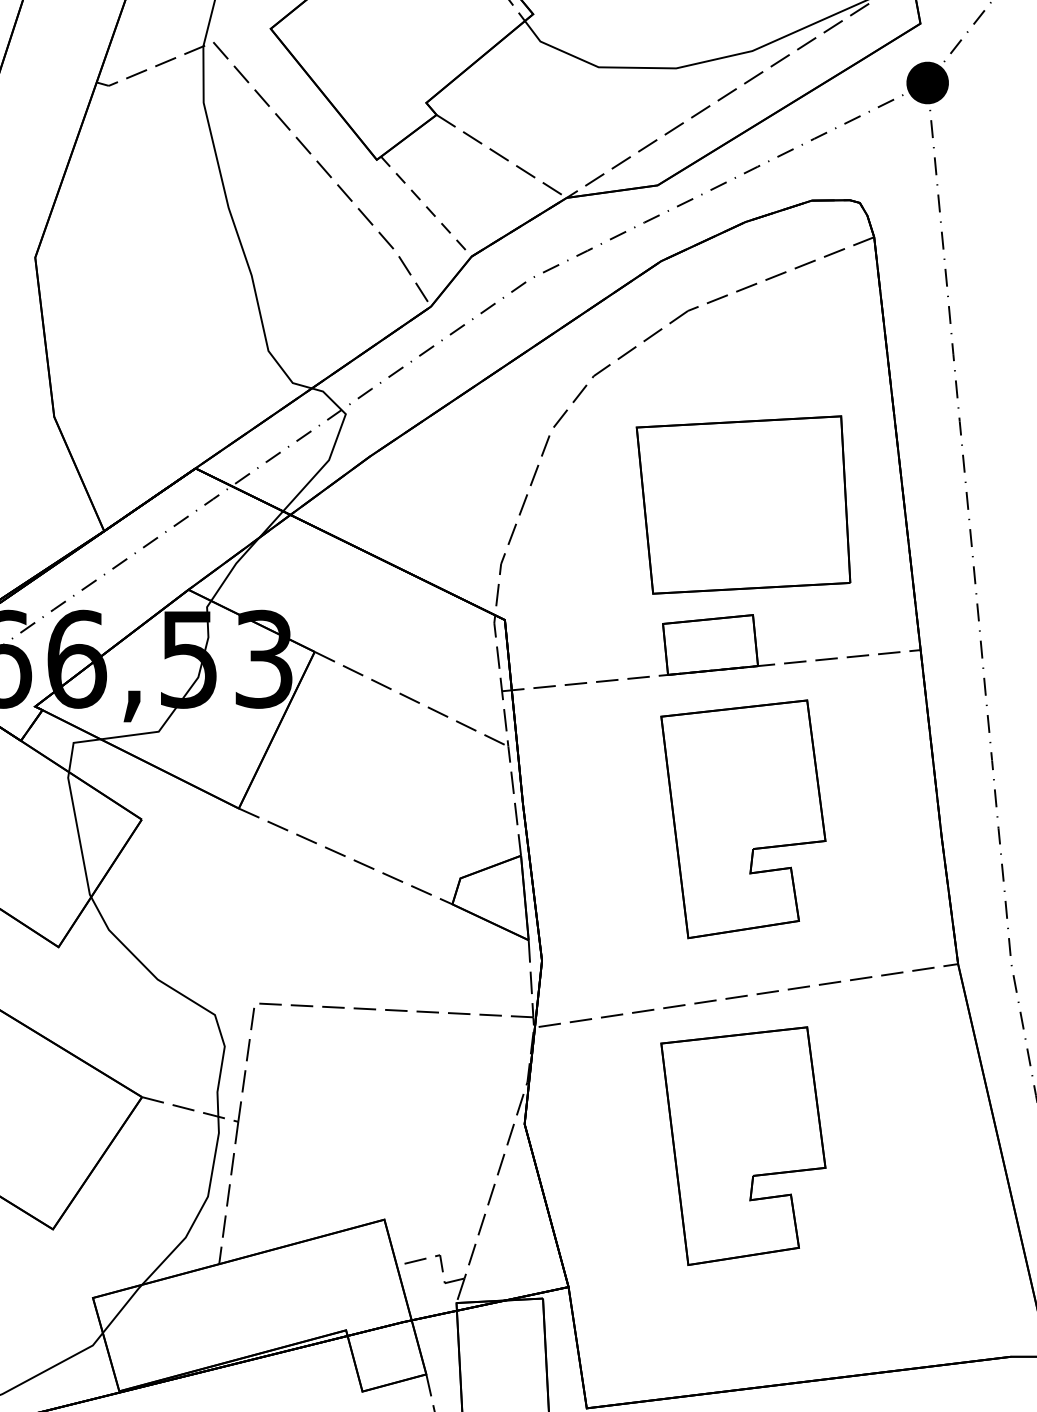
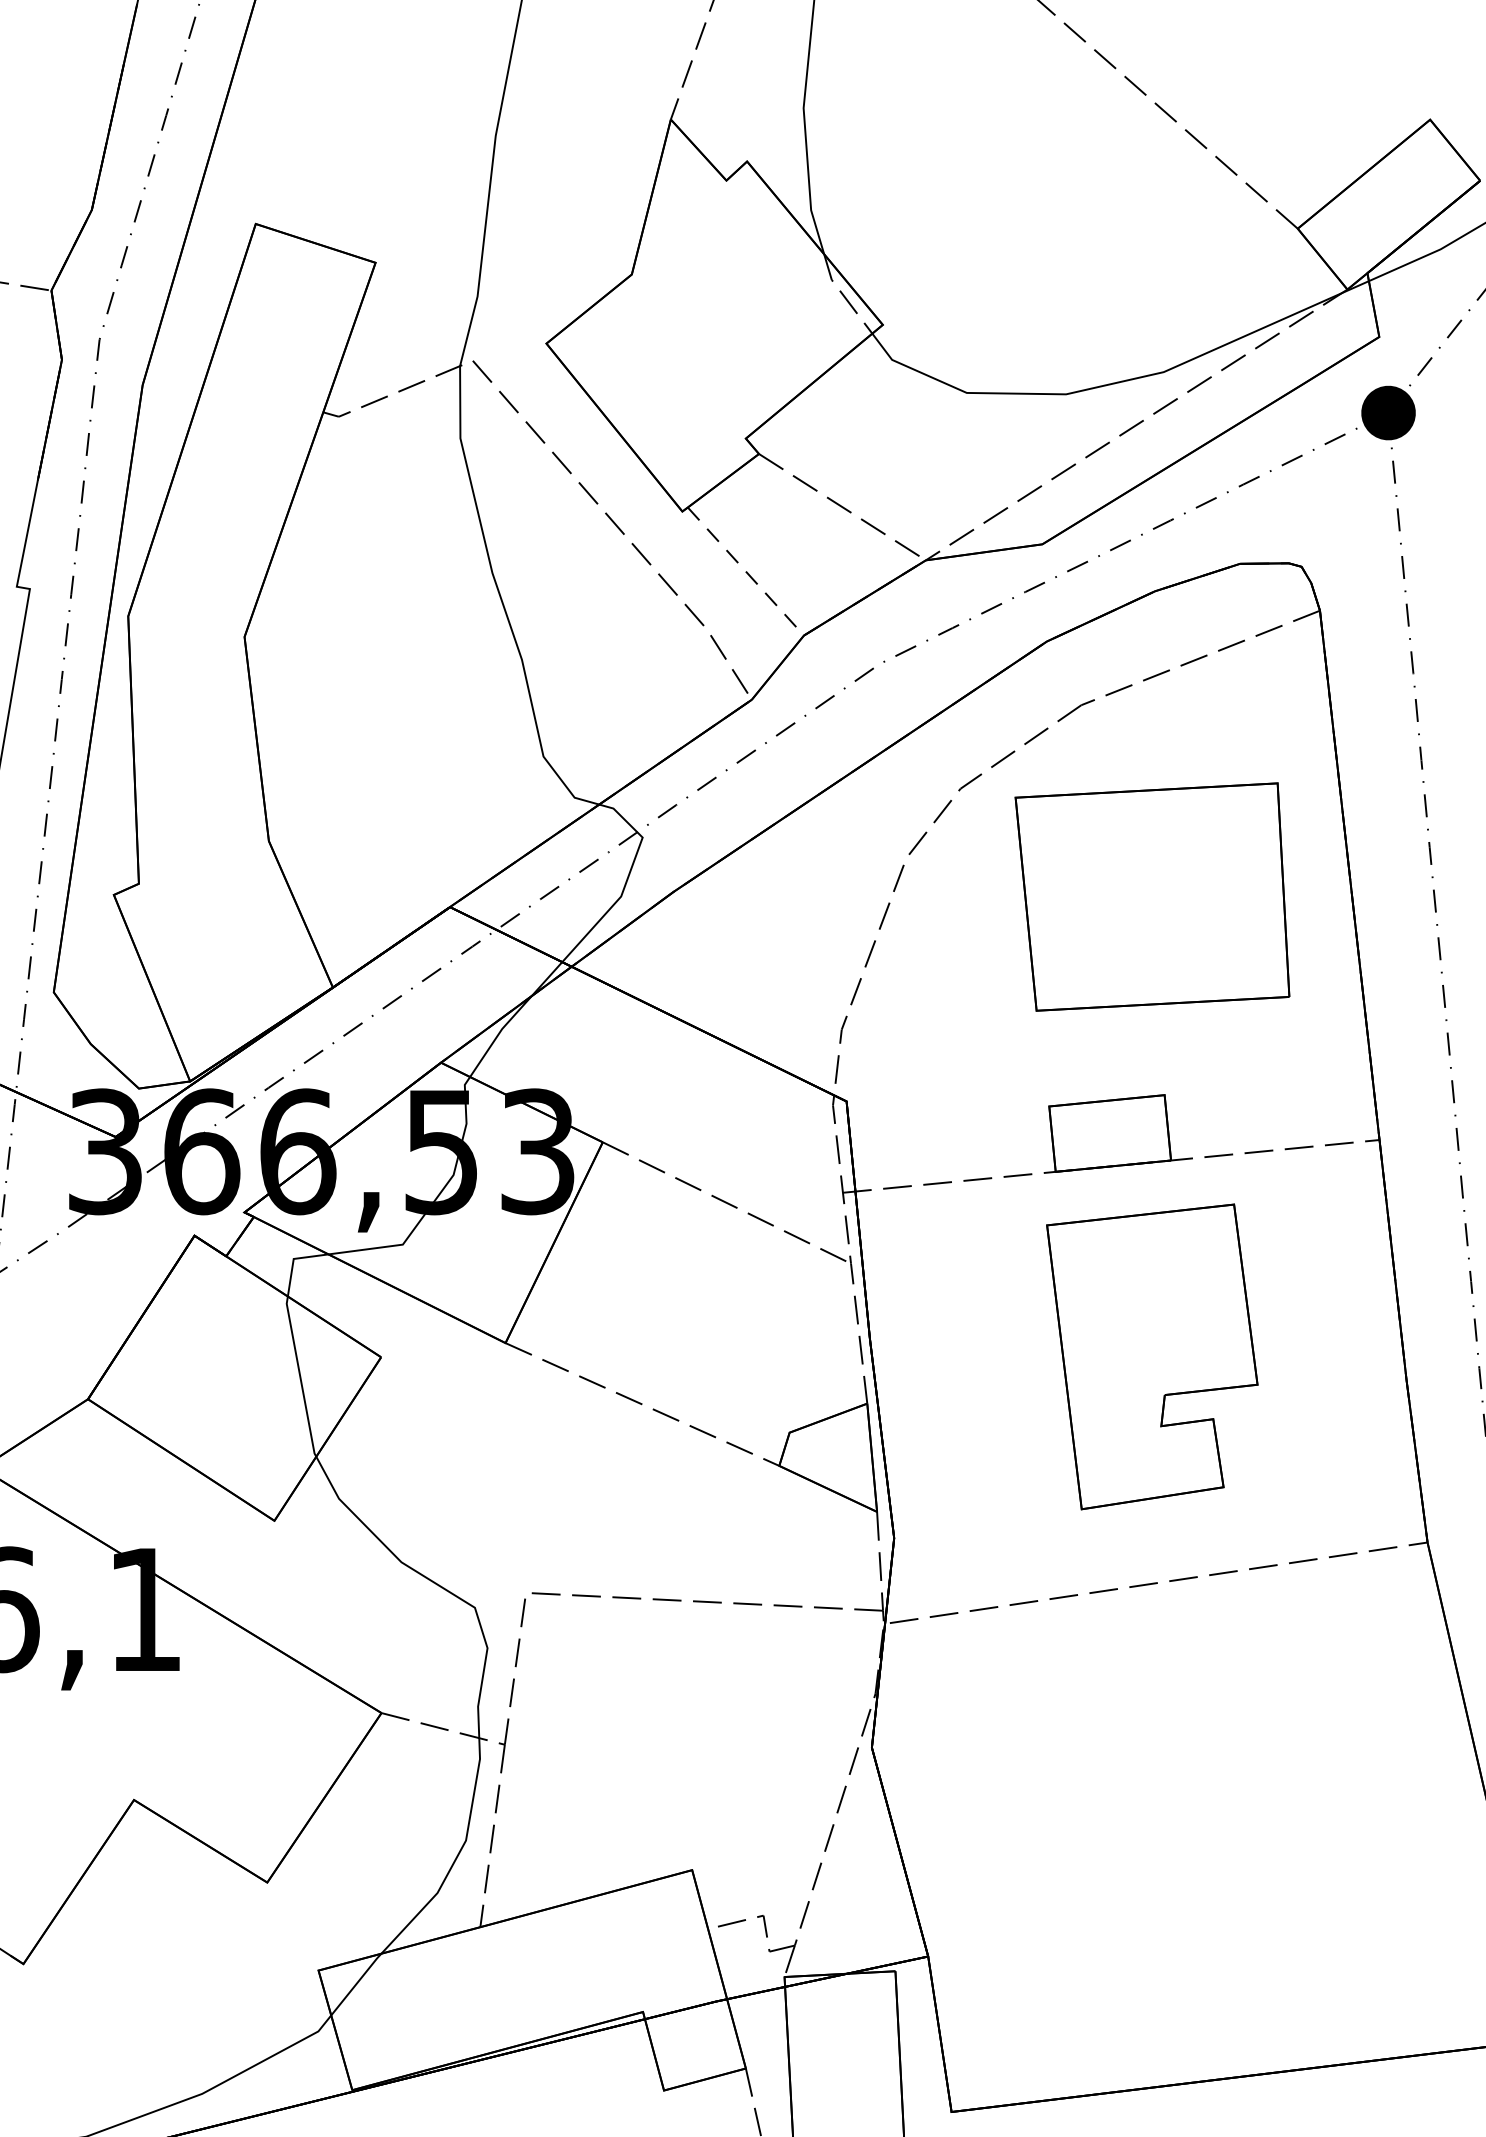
part: (743, 504) -> (1152, 896), moved
part: (743, 1145) -> (1152, 1775), removed

